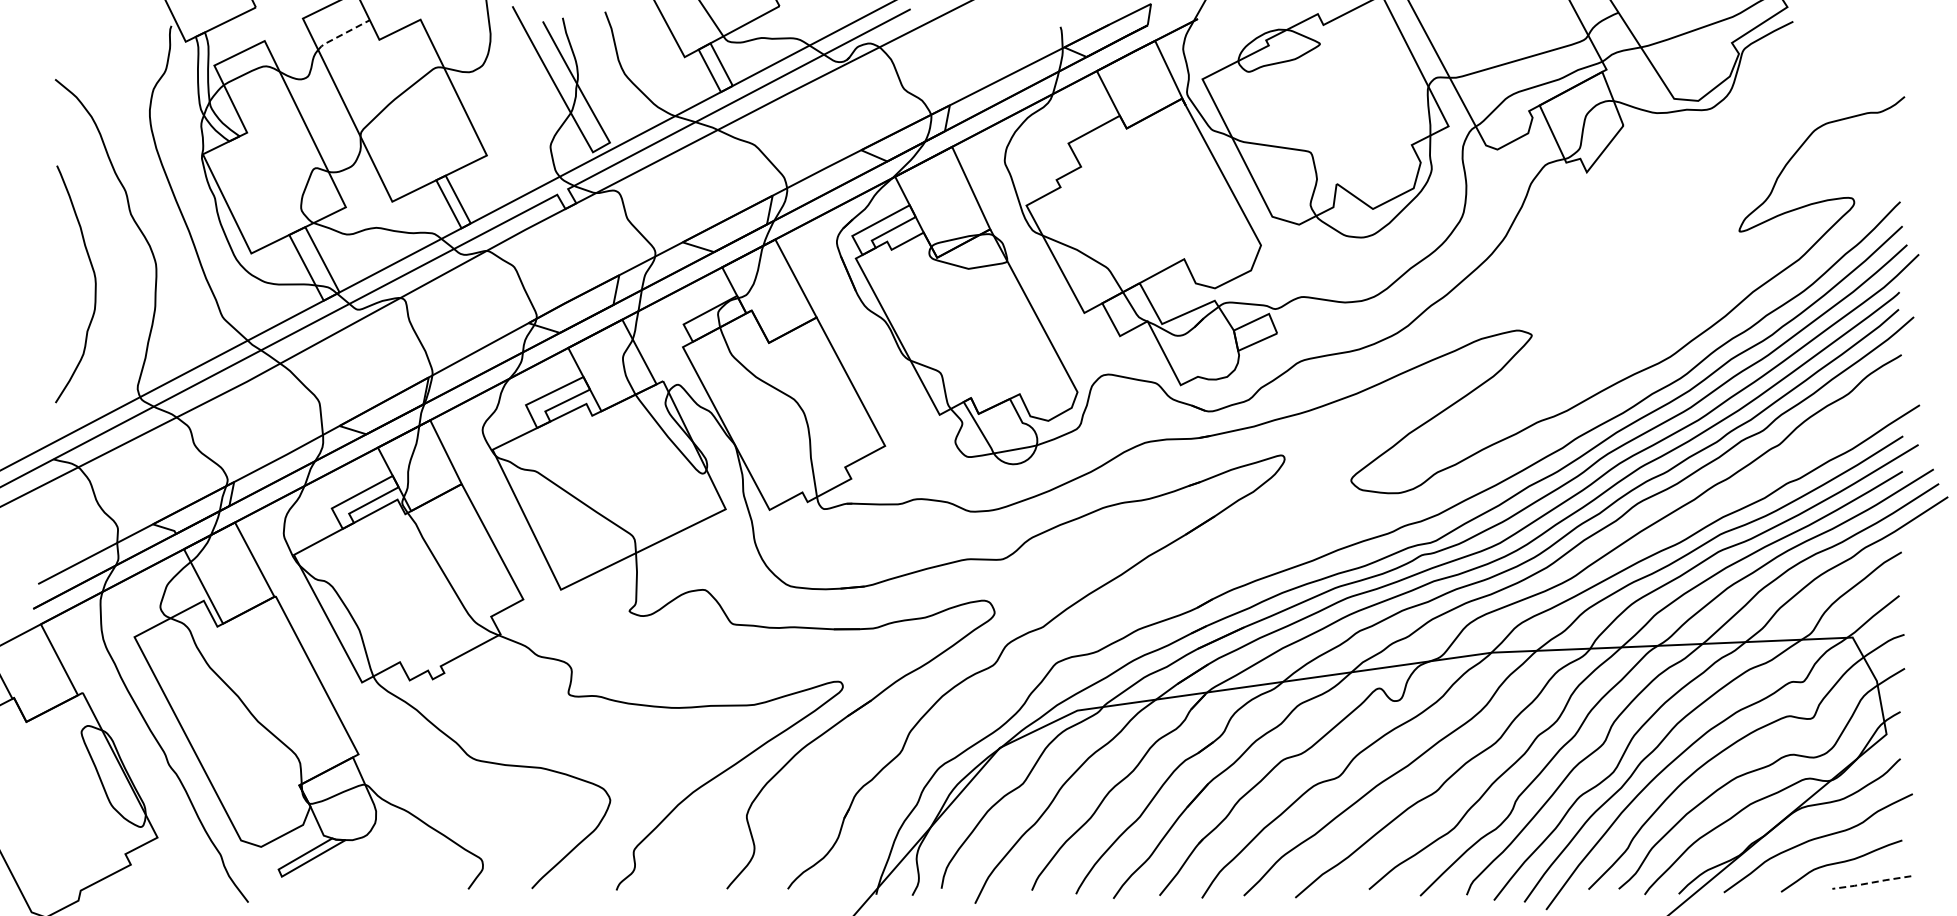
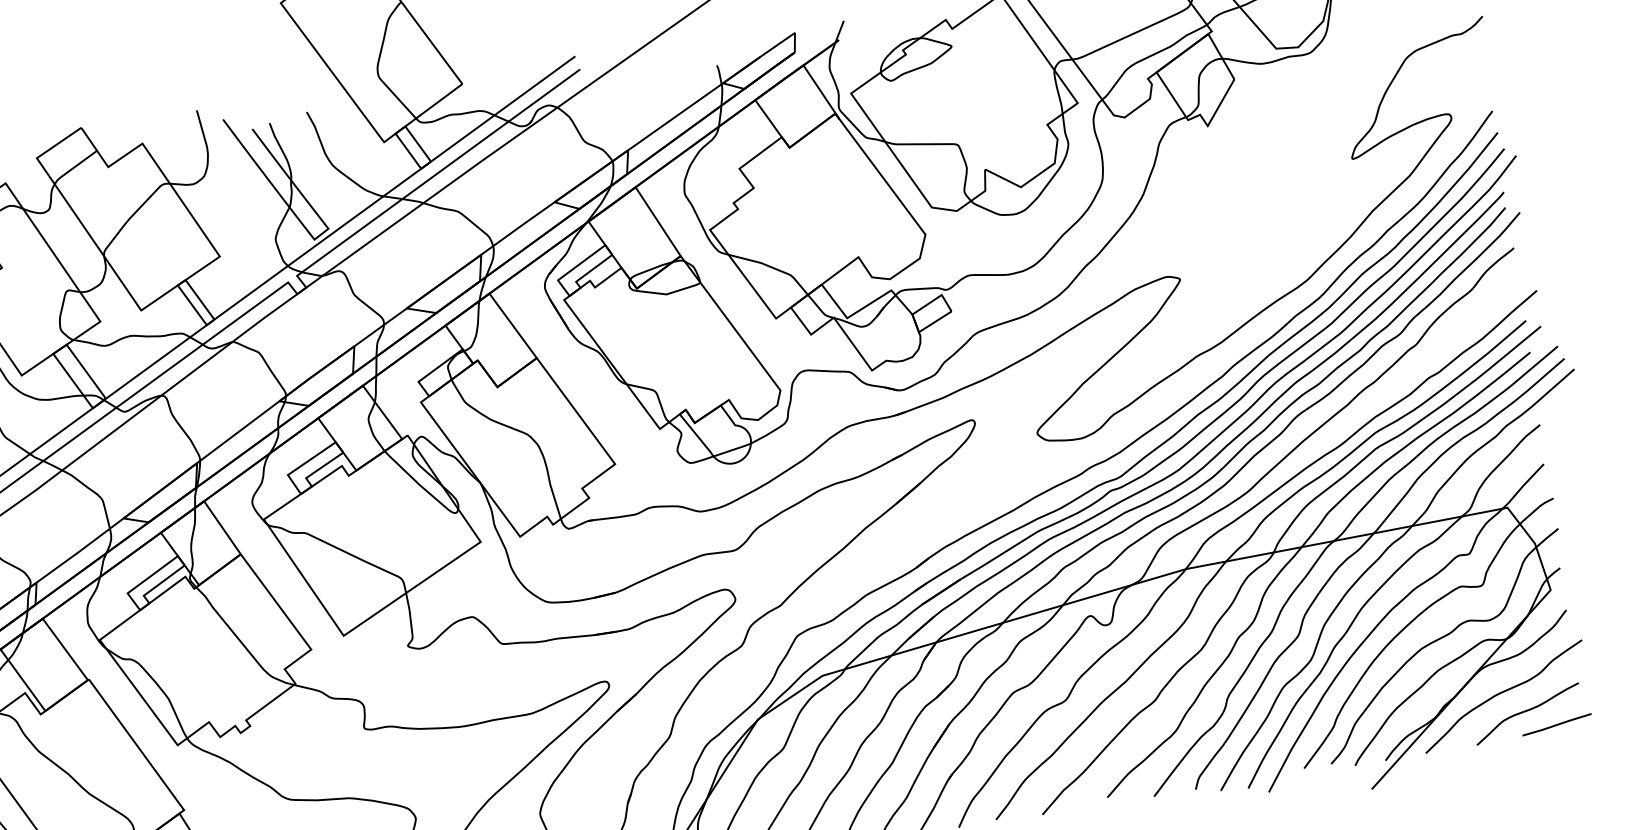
line: (342, 34) -> (74, 167), dashed -> solid
line: (1871, 882) -> (1556, 724), dashed -> solid

